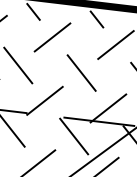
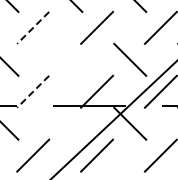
line: (52, 37) -> (33, 27), solid -> dashed
line: (81, 72) -> (66, 59), removed
line: (45, 100) -> (33, 91), solid -> dashed
line: (74, 136) -> (66, 123), removed

